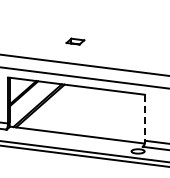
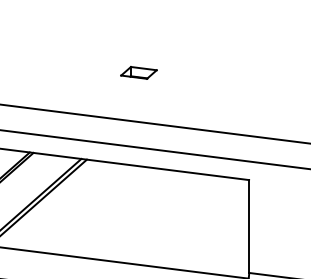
part: (75, 41) -> (139, 72), moved
line: (145, 118) -> (250, 227), dashed -> solid

